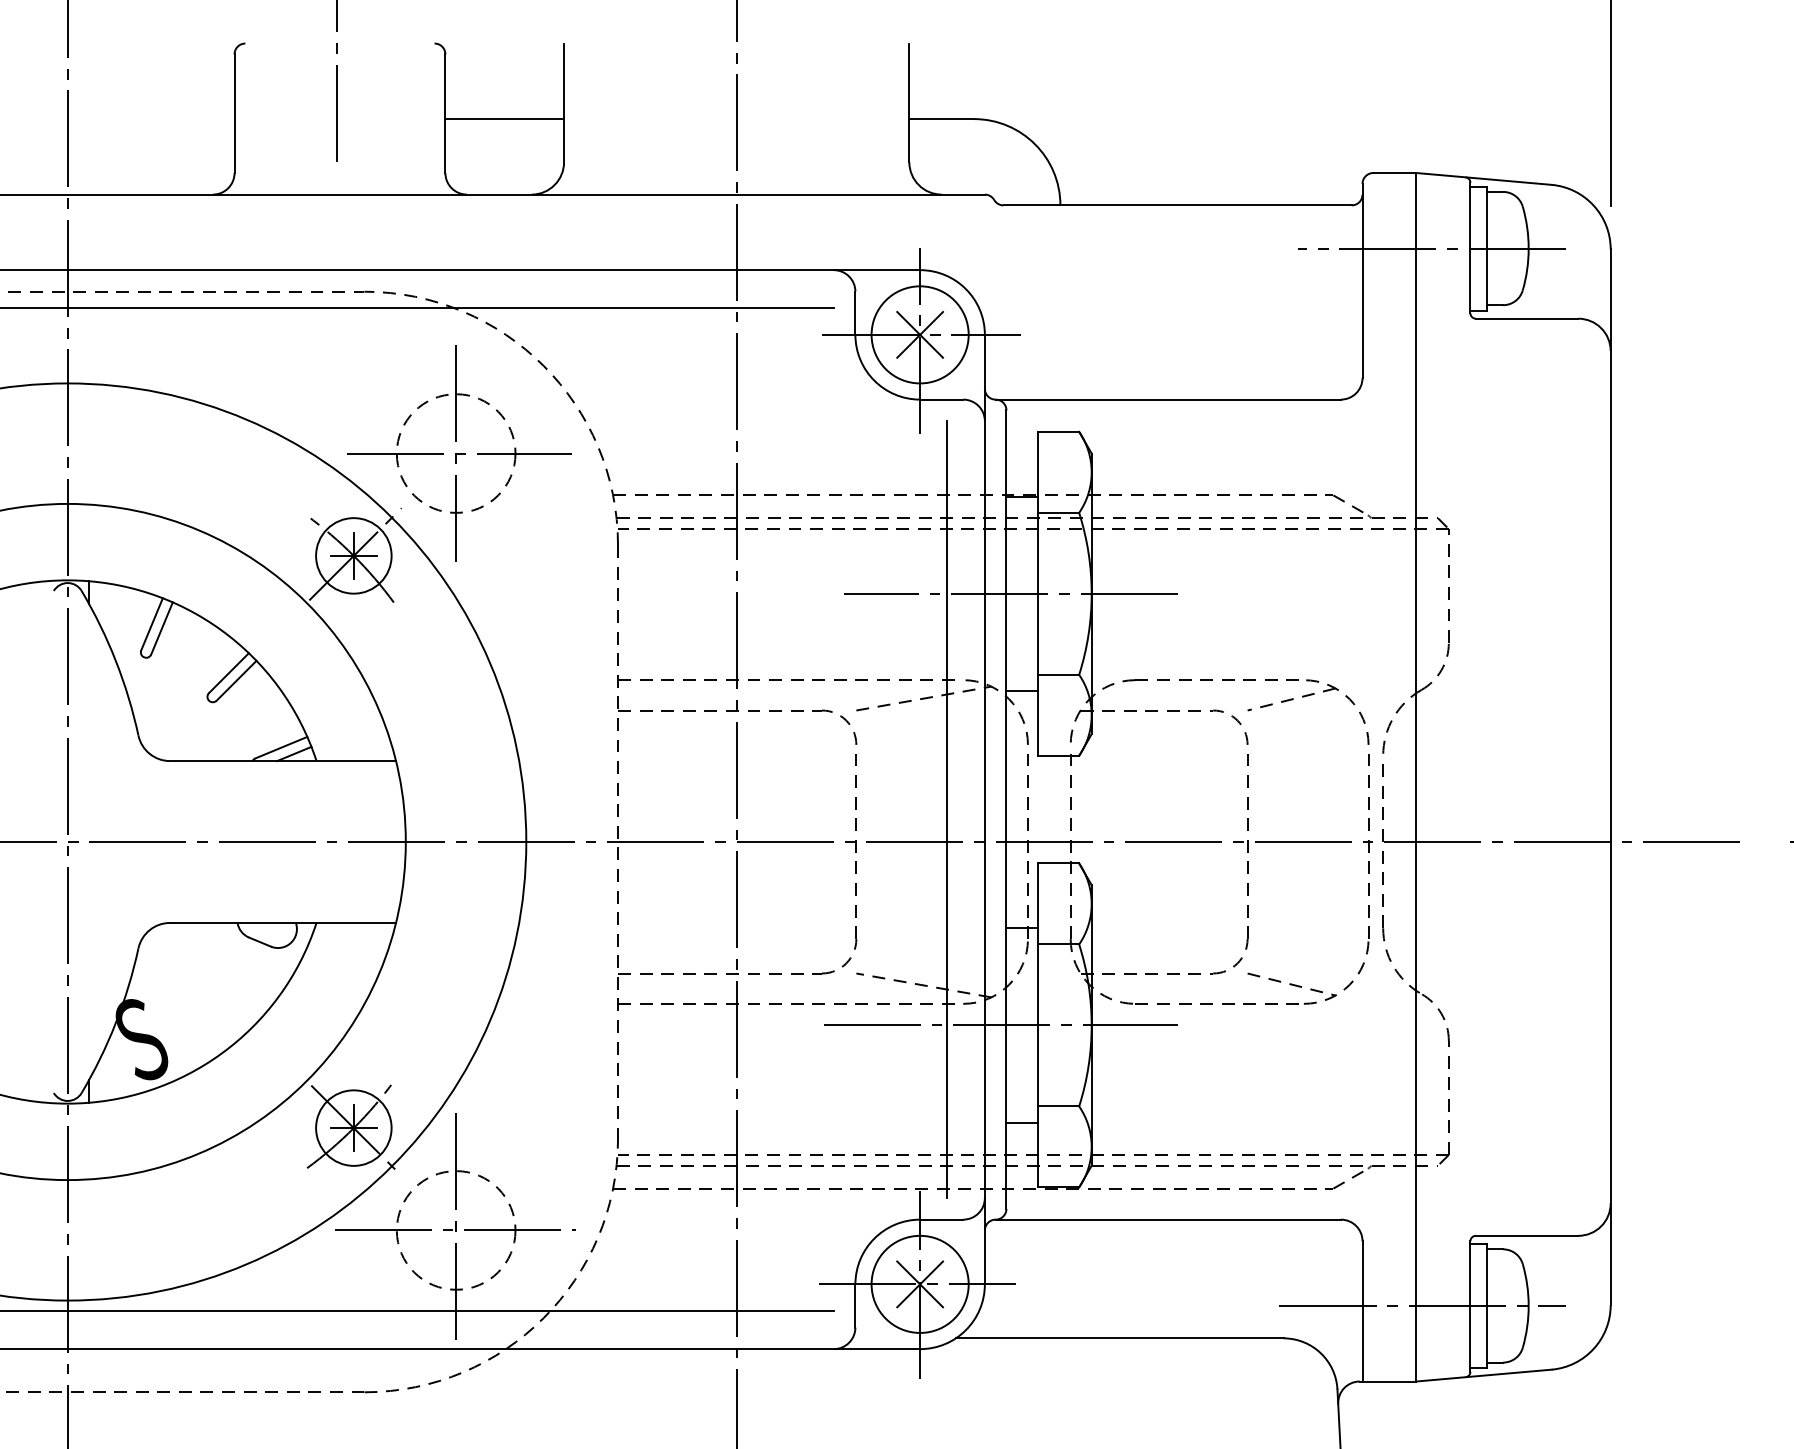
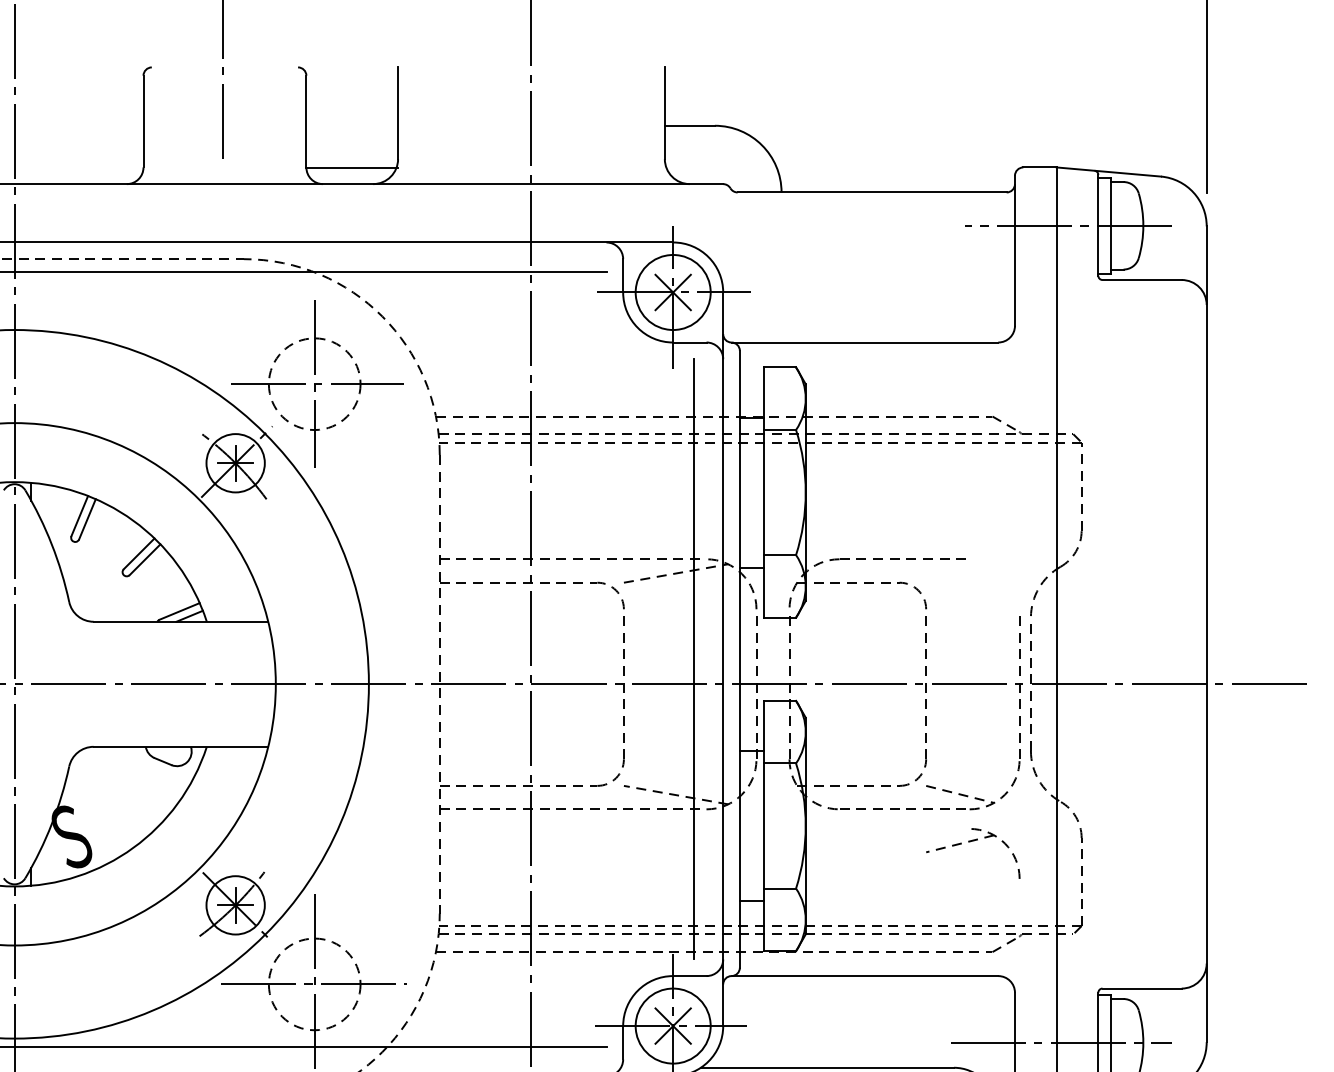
line: (504, 119) -> (352, 168), moved
line: (1010, 593) -> (743, 492), removed
part: (1304, 697) -> (970, 842), moved
line: (1000, 1025) -> (735, 826), removed

